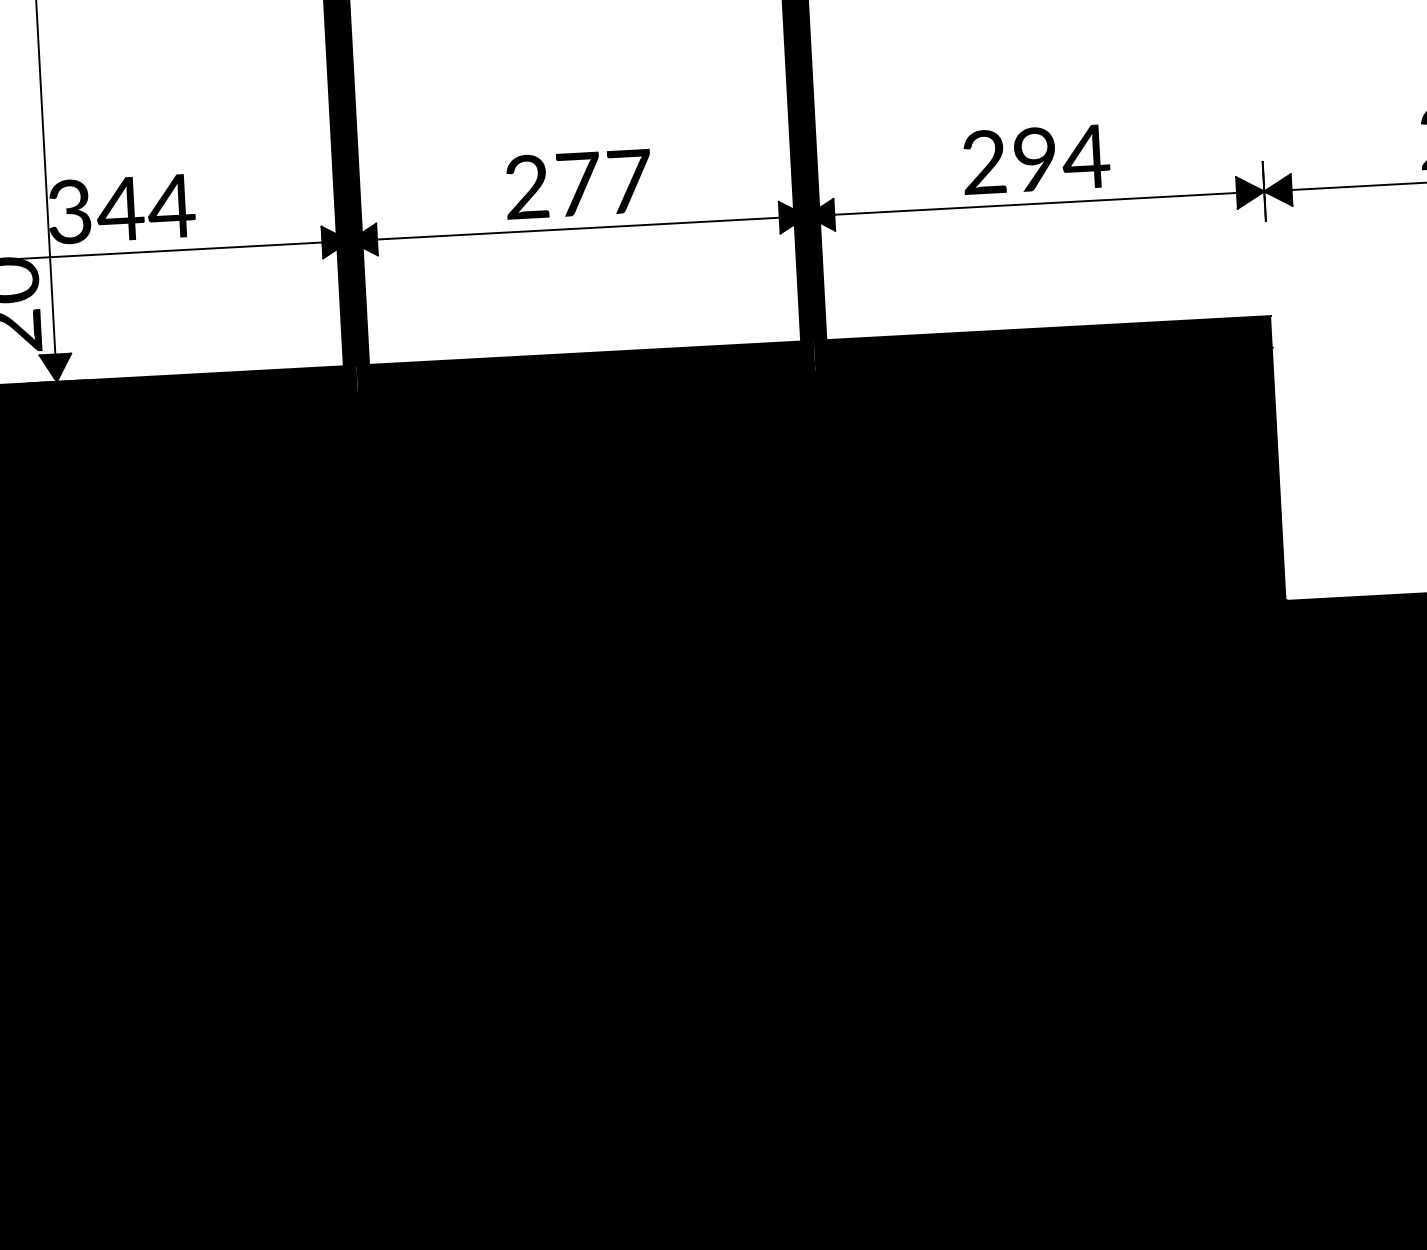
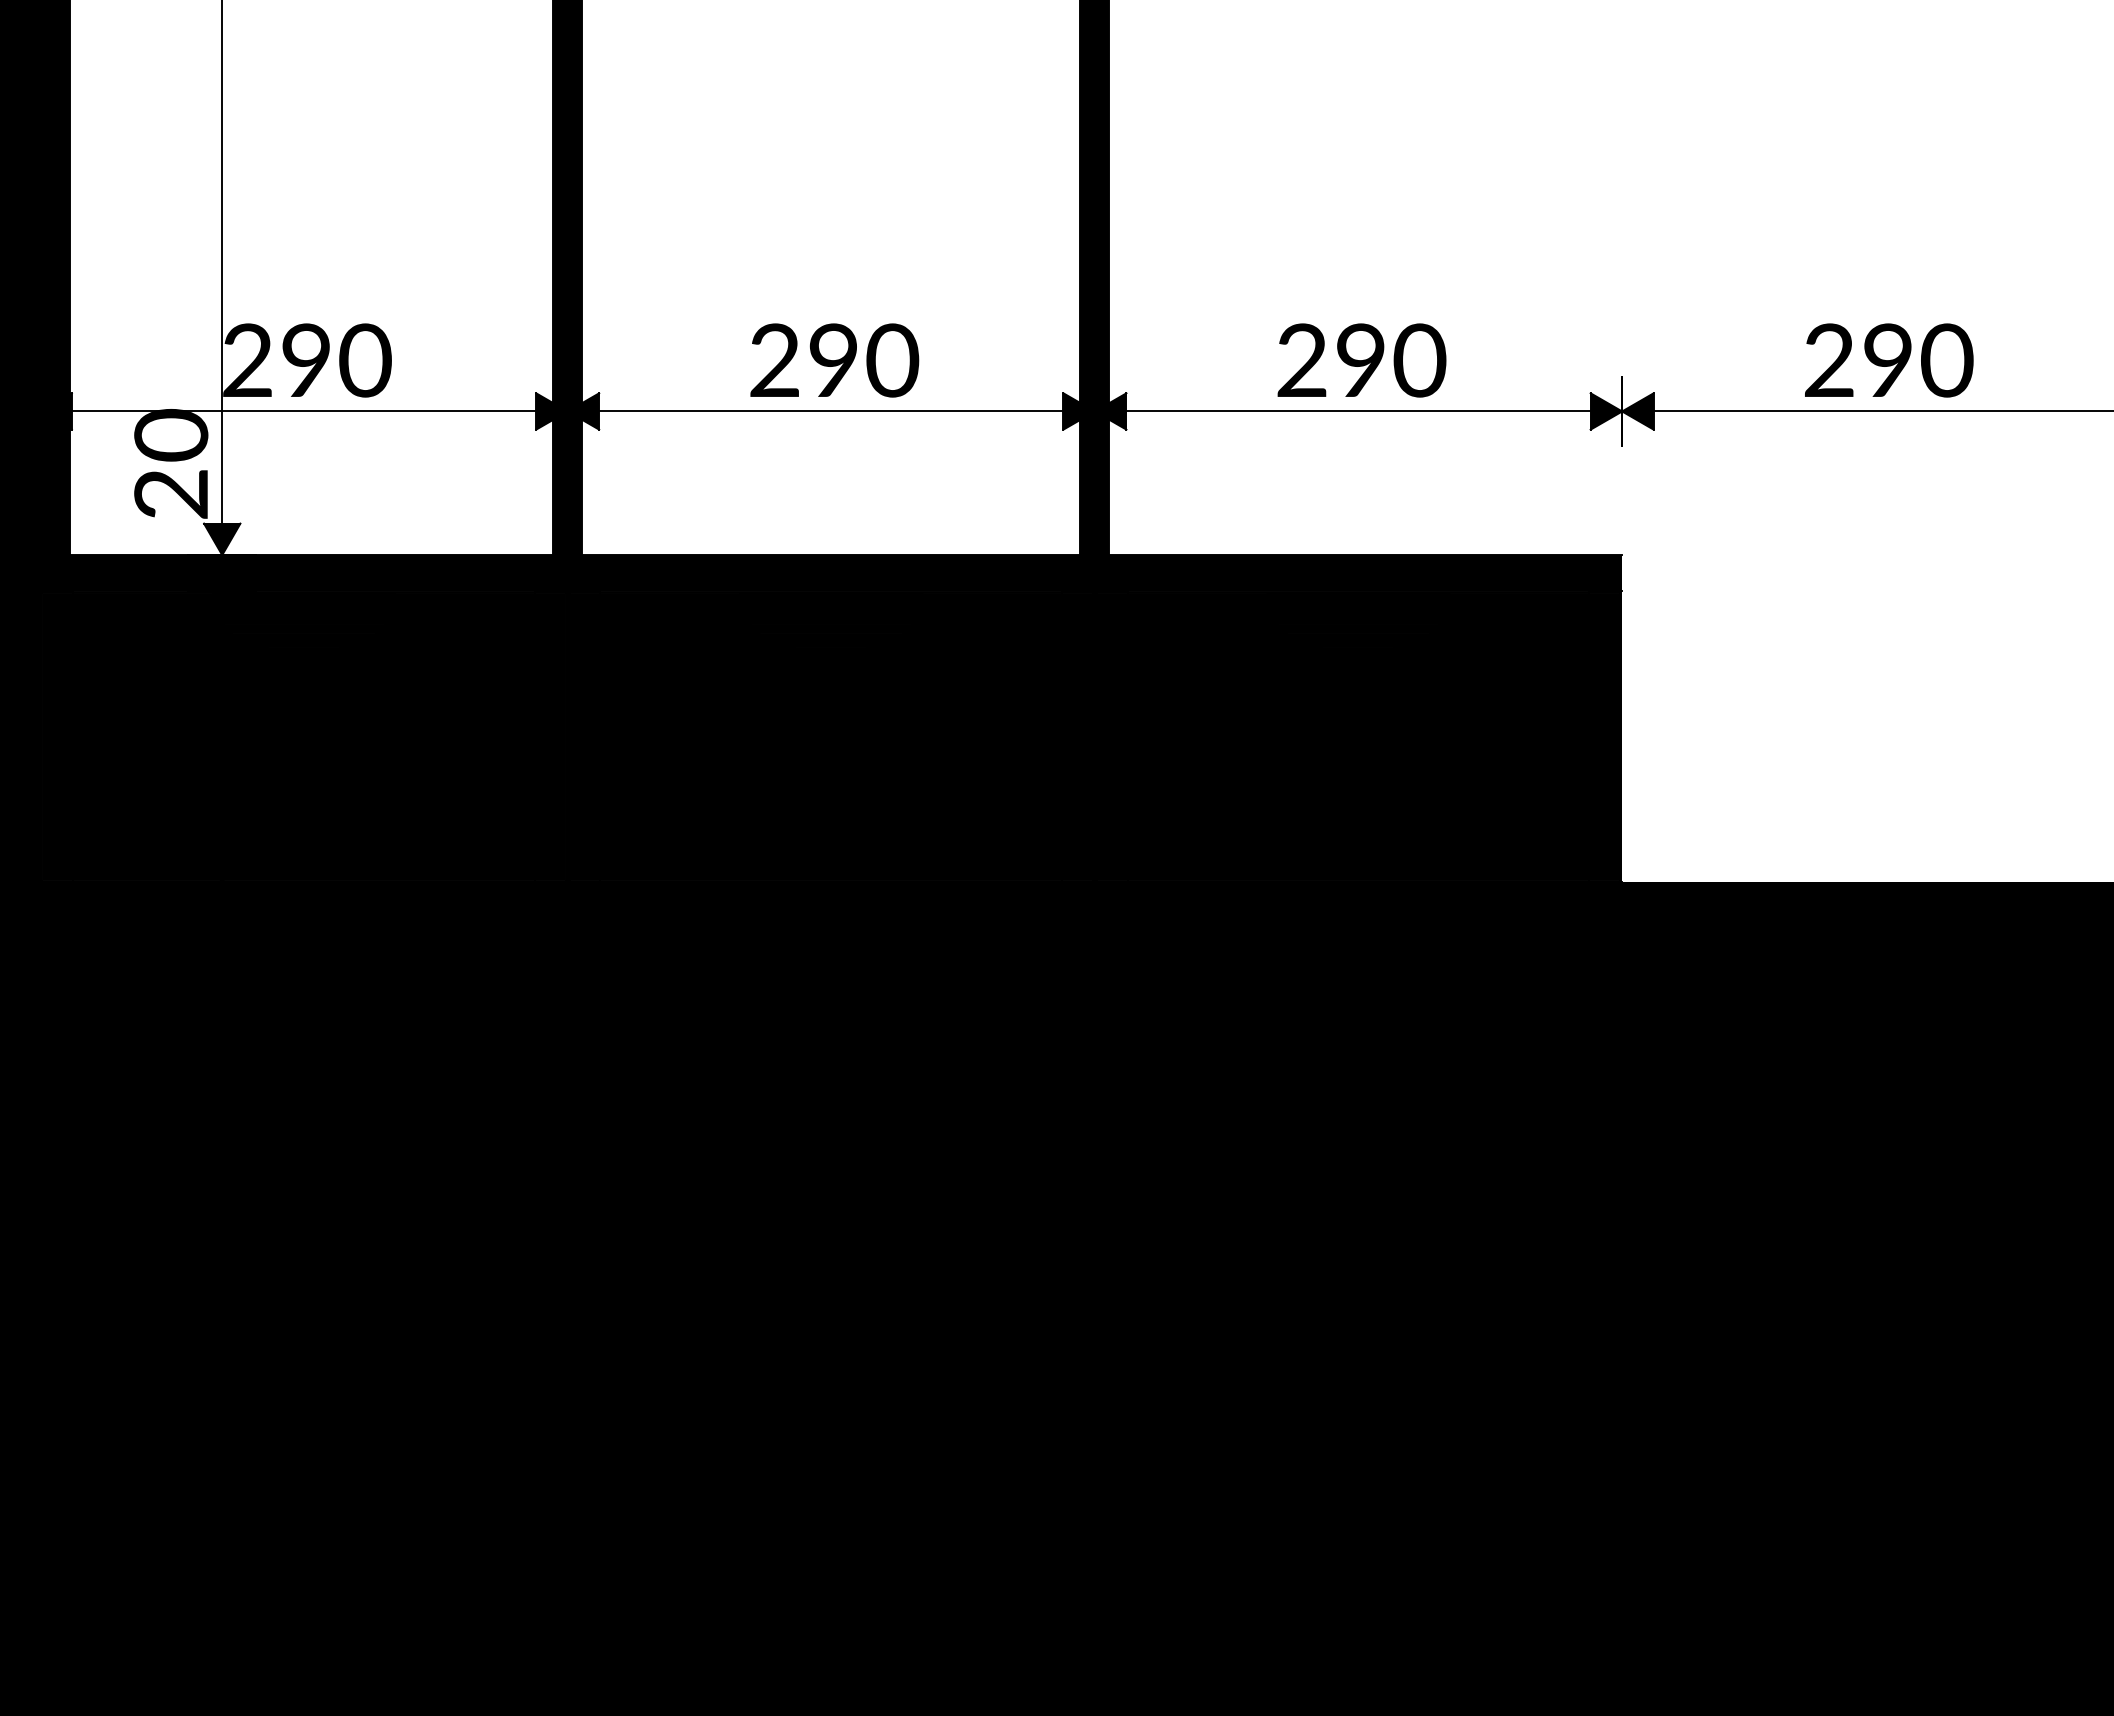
text: (1085, 156) -> (1418, 360), 294 -> 290
text: (604, 182) -> (864, 360), 277 -> 290
text: (121, 209) -> (307, 360), 344 -> 290

